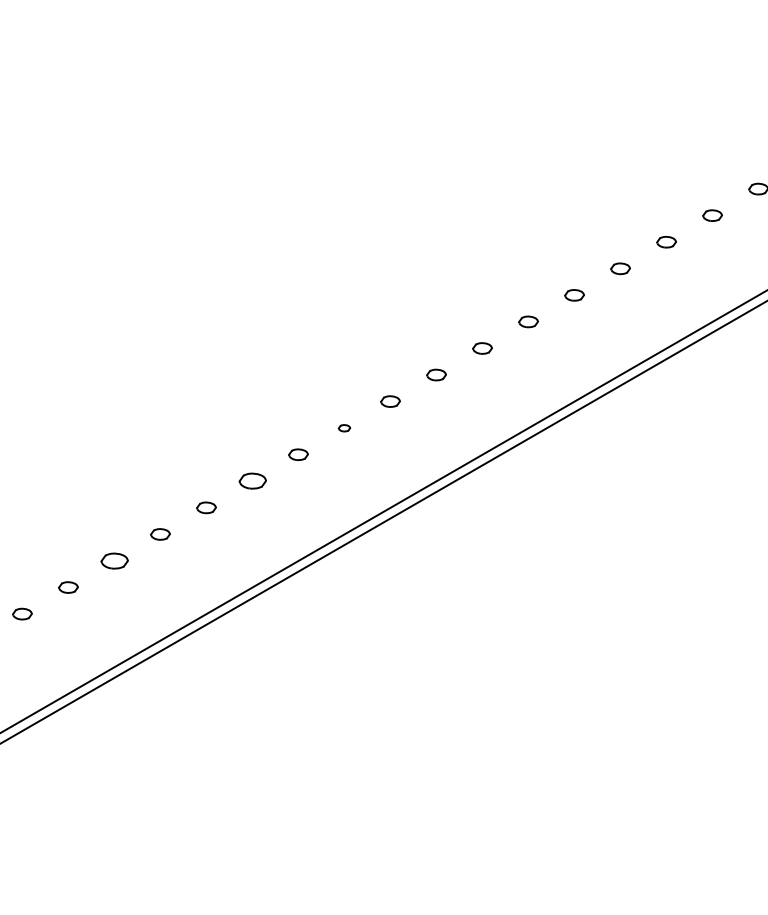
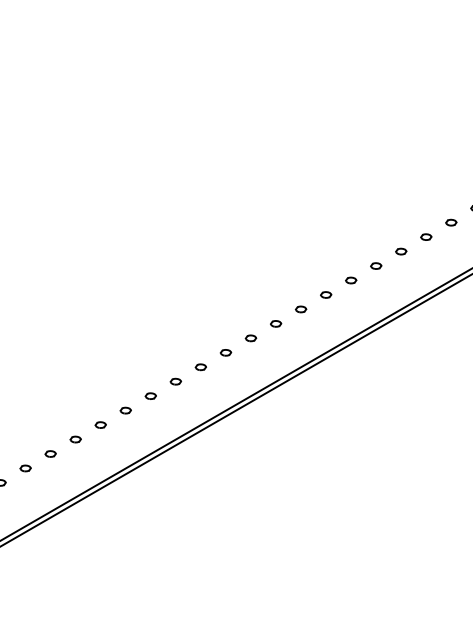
part: (343, 428) -> (250, 338), size x1.67
part: (251, 481) -> (200, 367), size x0.71
part: (113, 560) -> (125, 410), size x0.71

